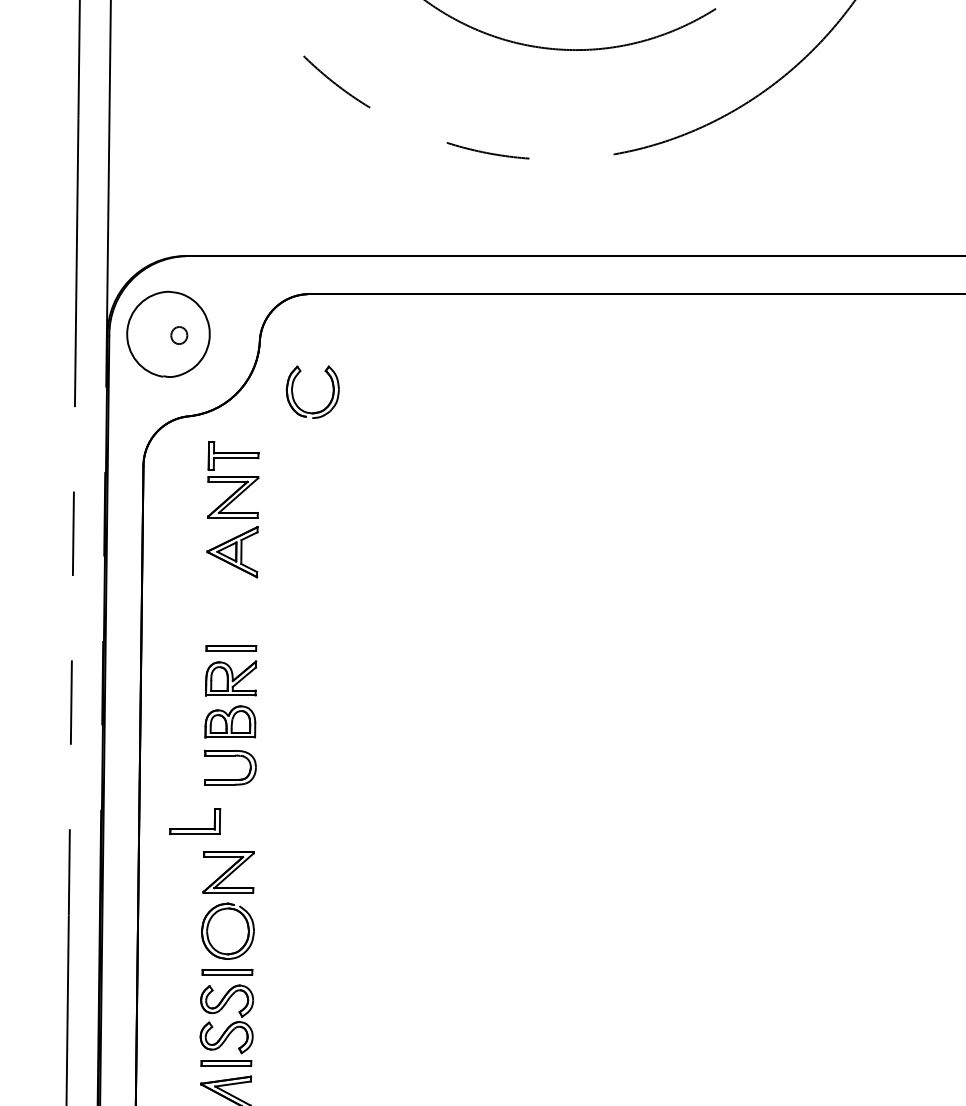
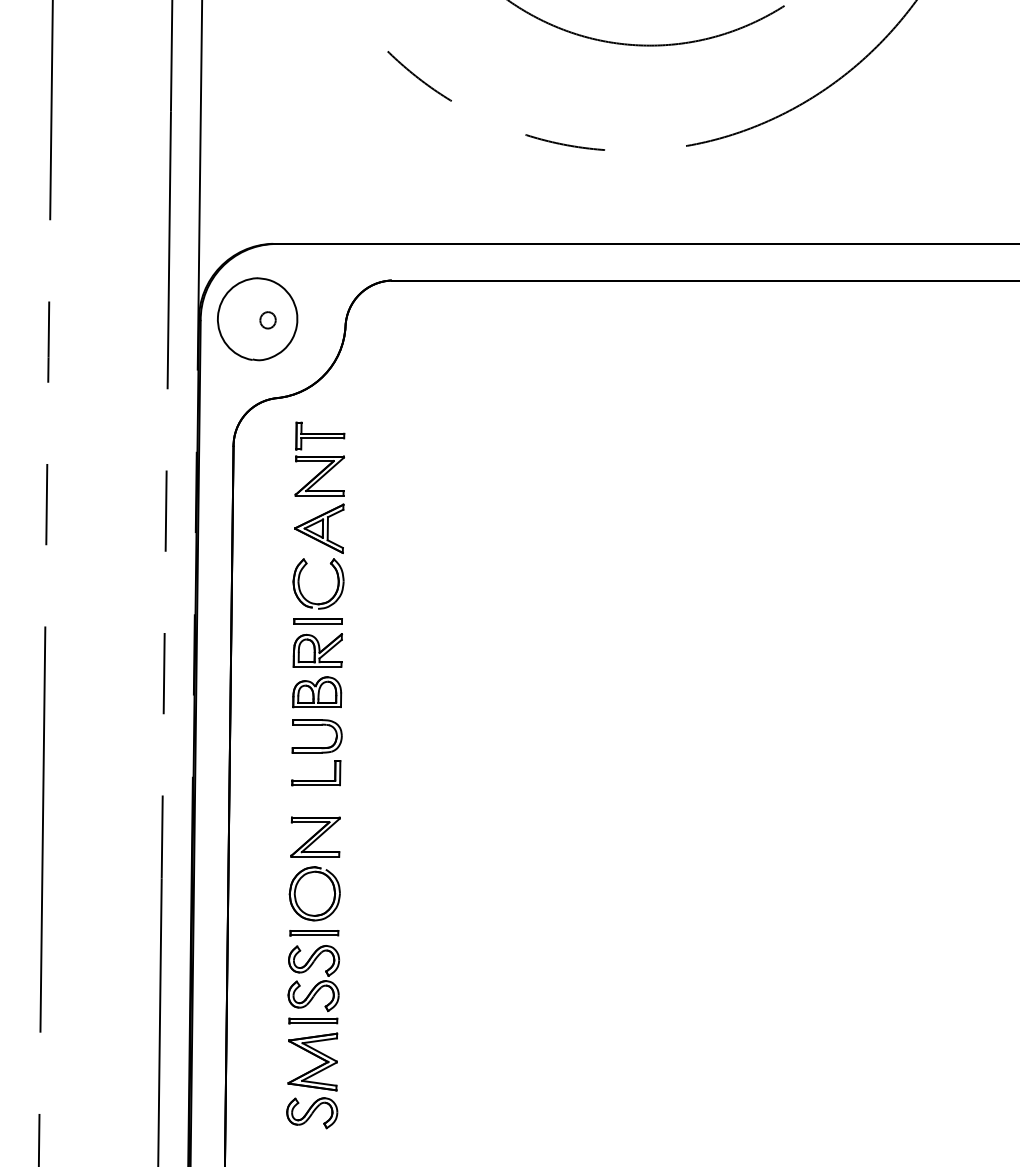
part: (294, 395) -> (300, 587), moved
part: (195, 829) -> (316, 780), moved

